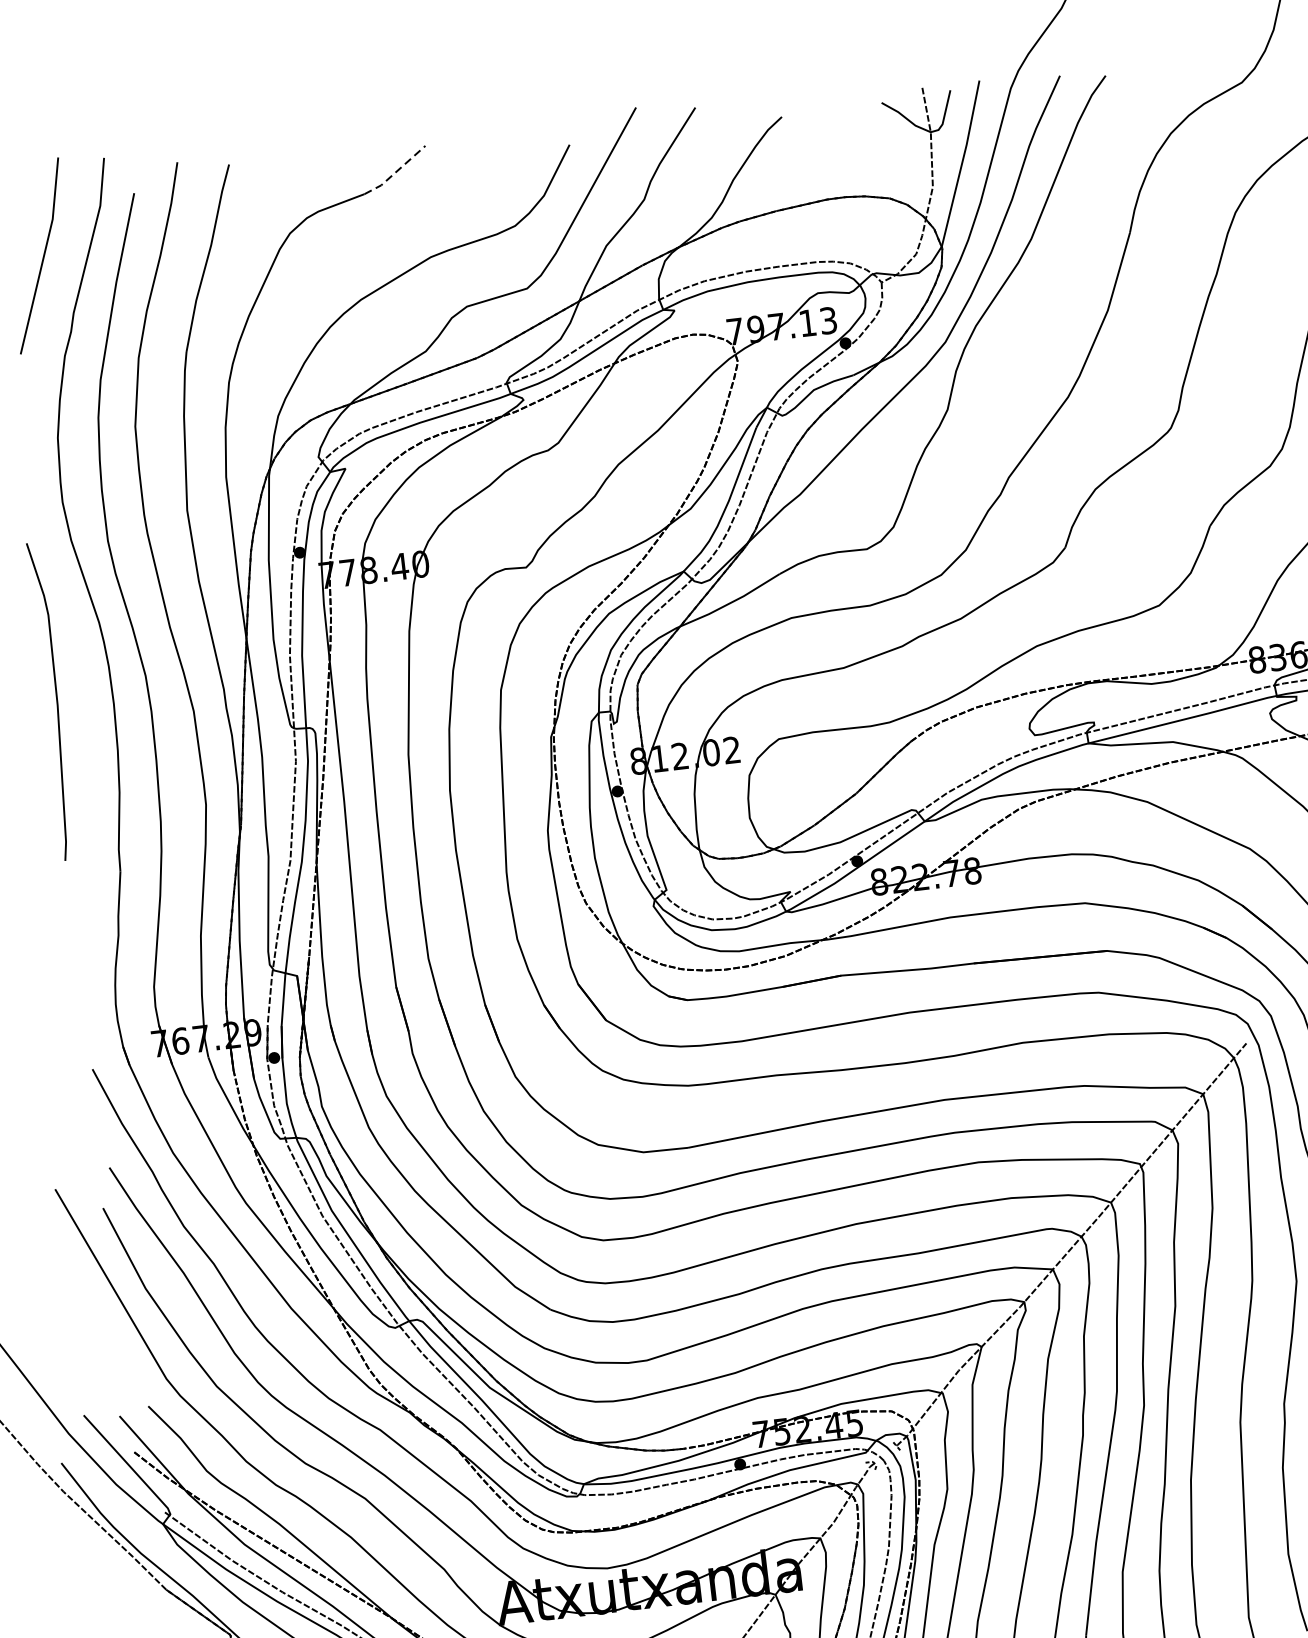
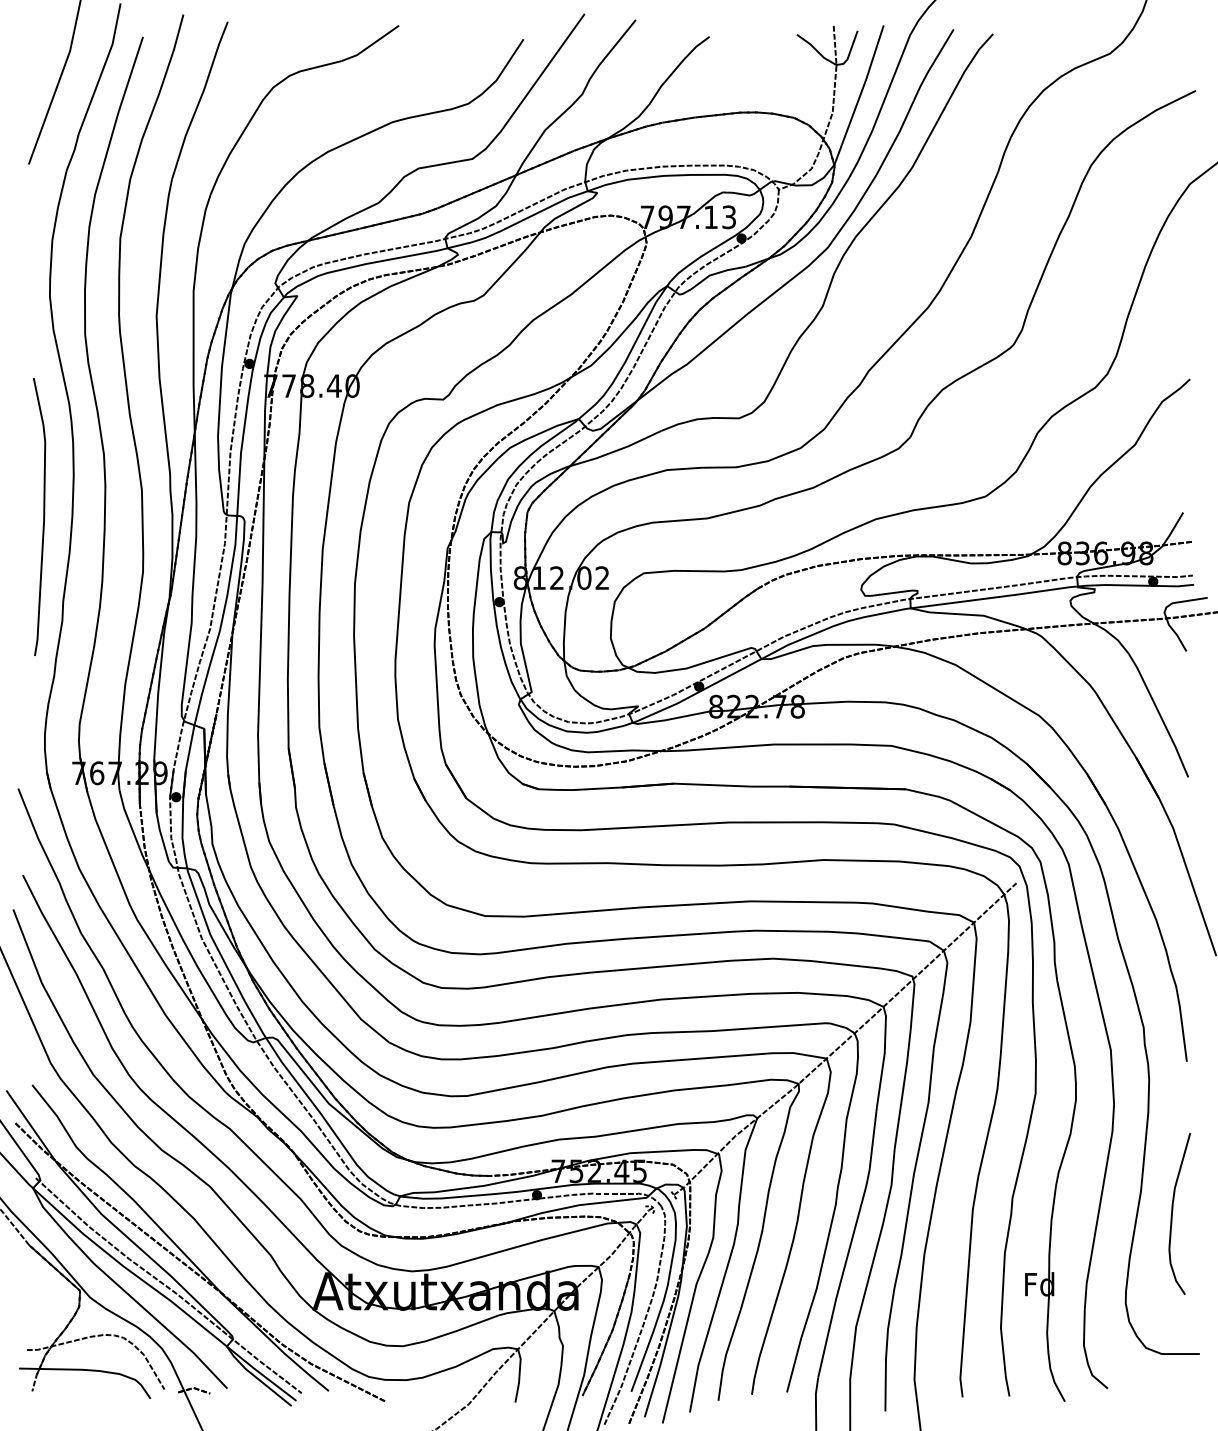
line: (395, 172) -> (370, 45), dashed -> solid
curve: (56, 701) -> (43, 517), moved

